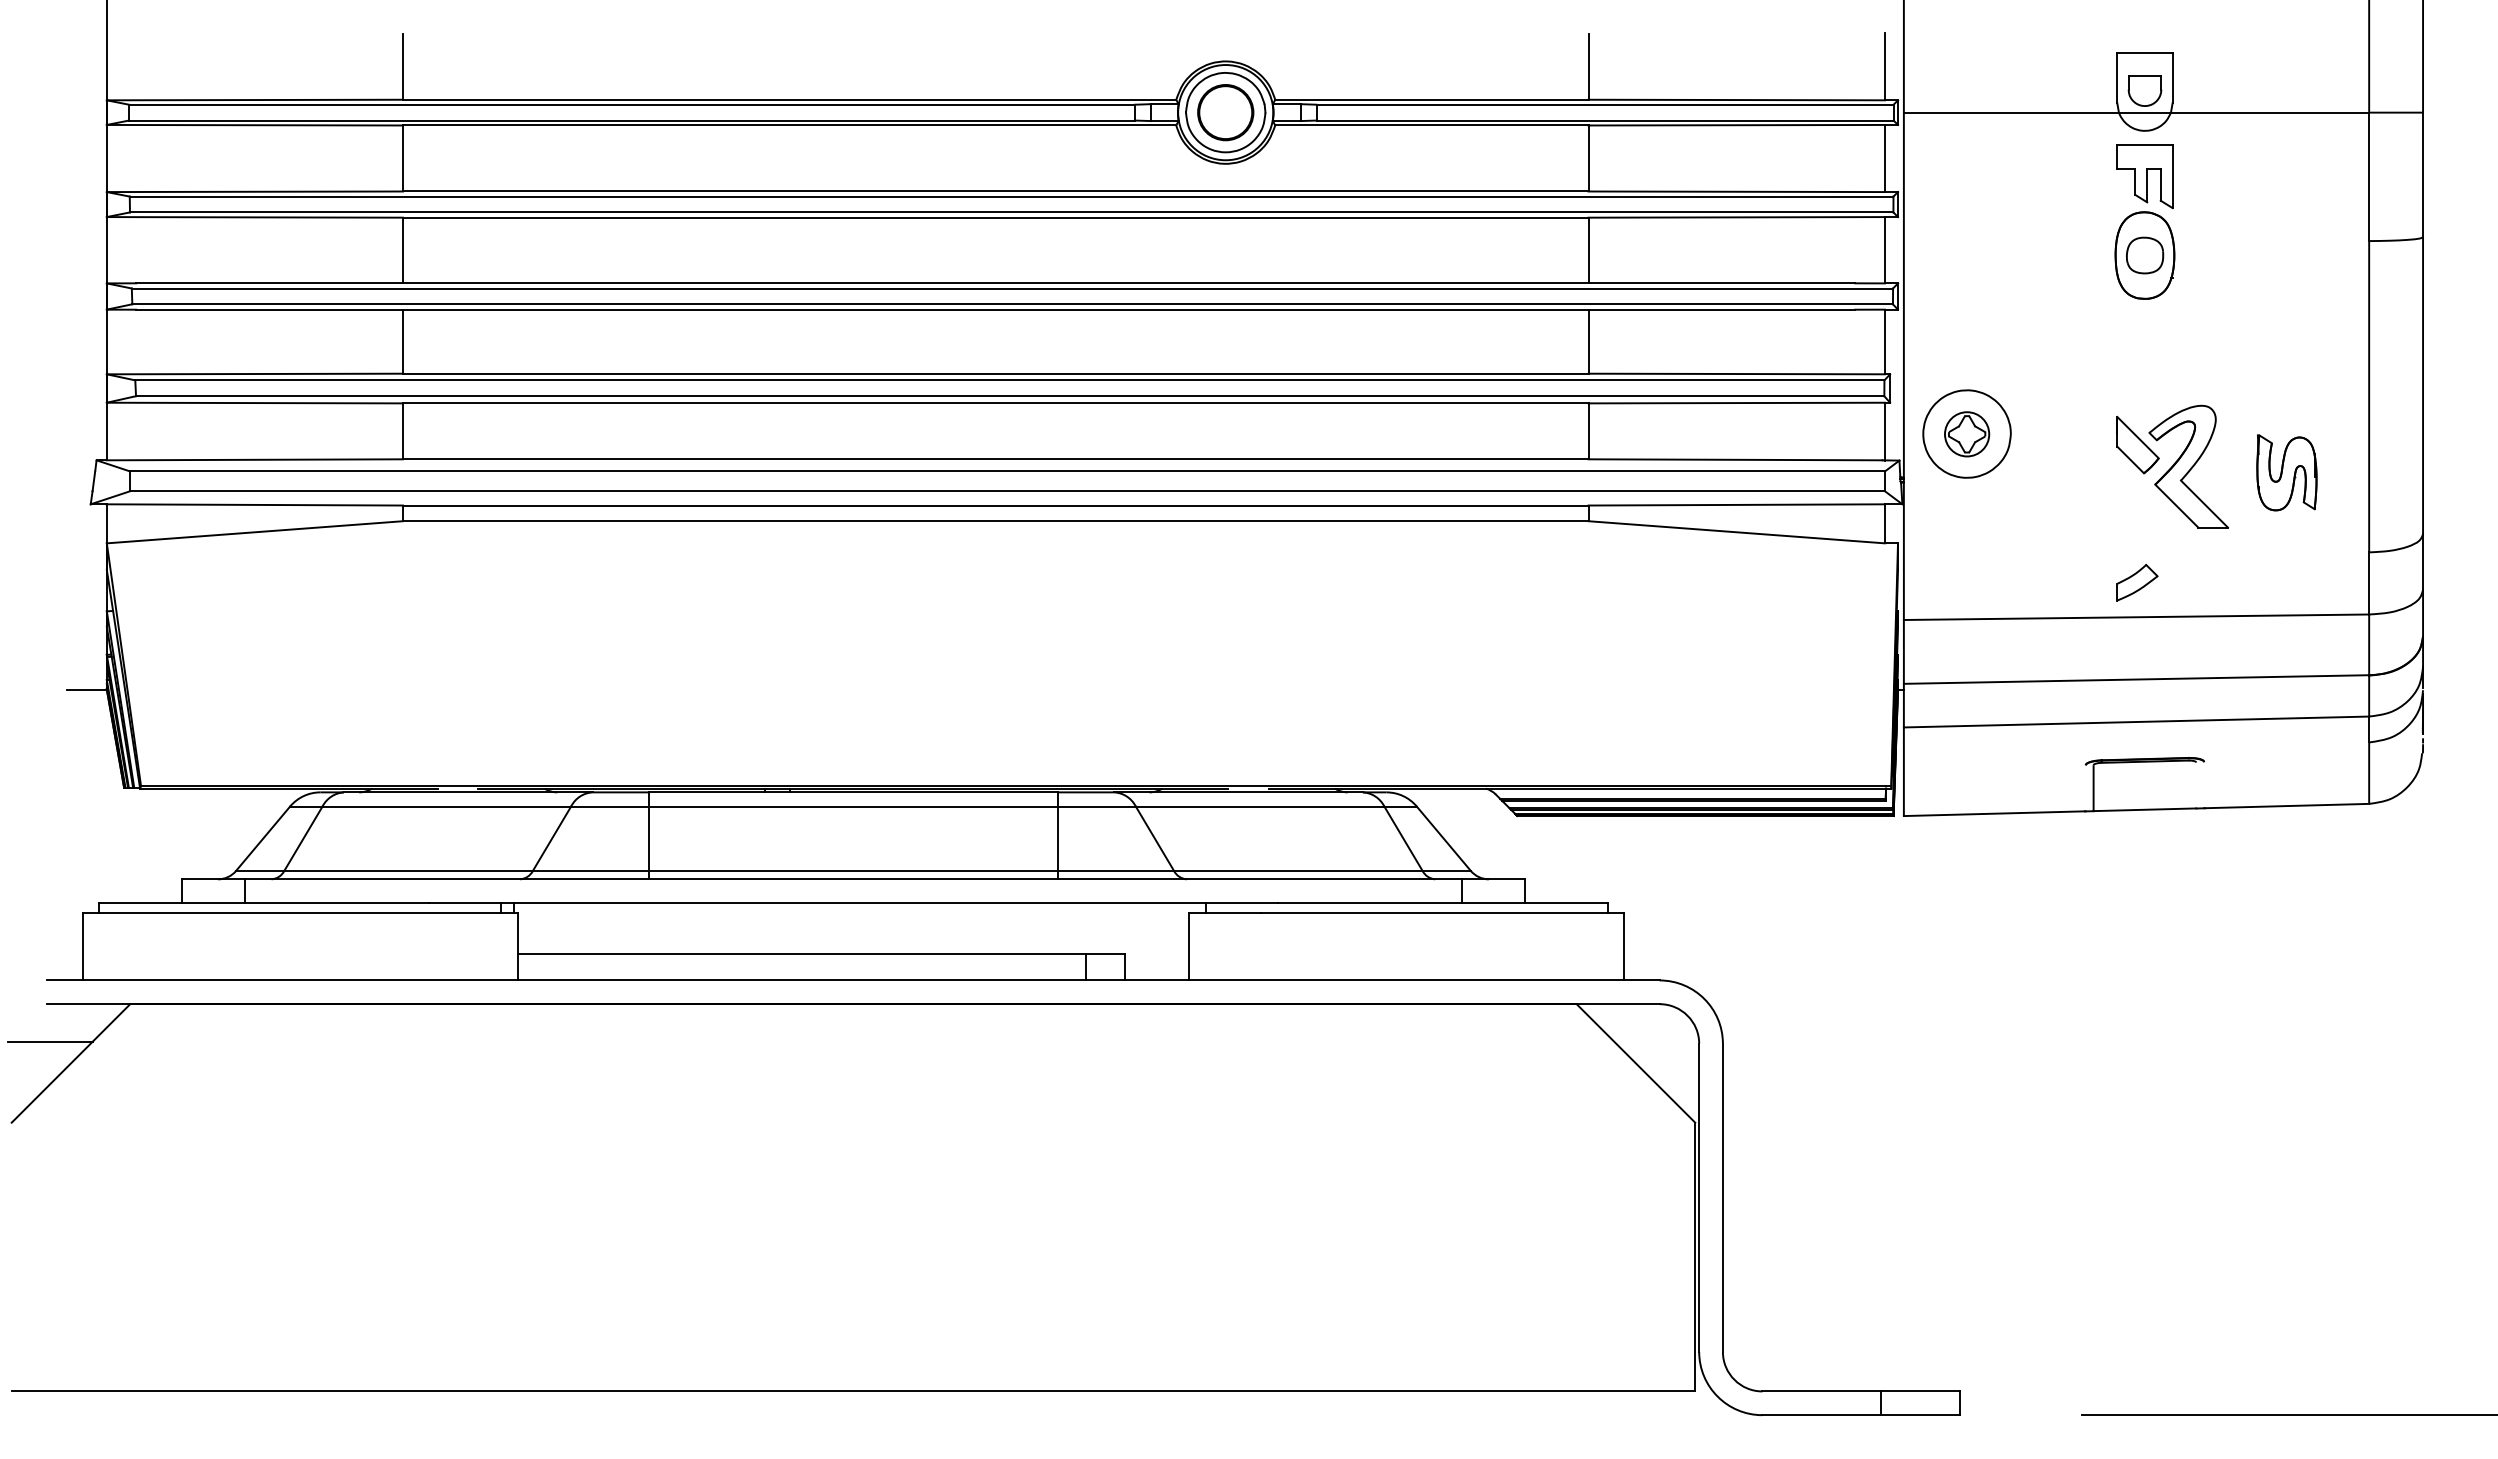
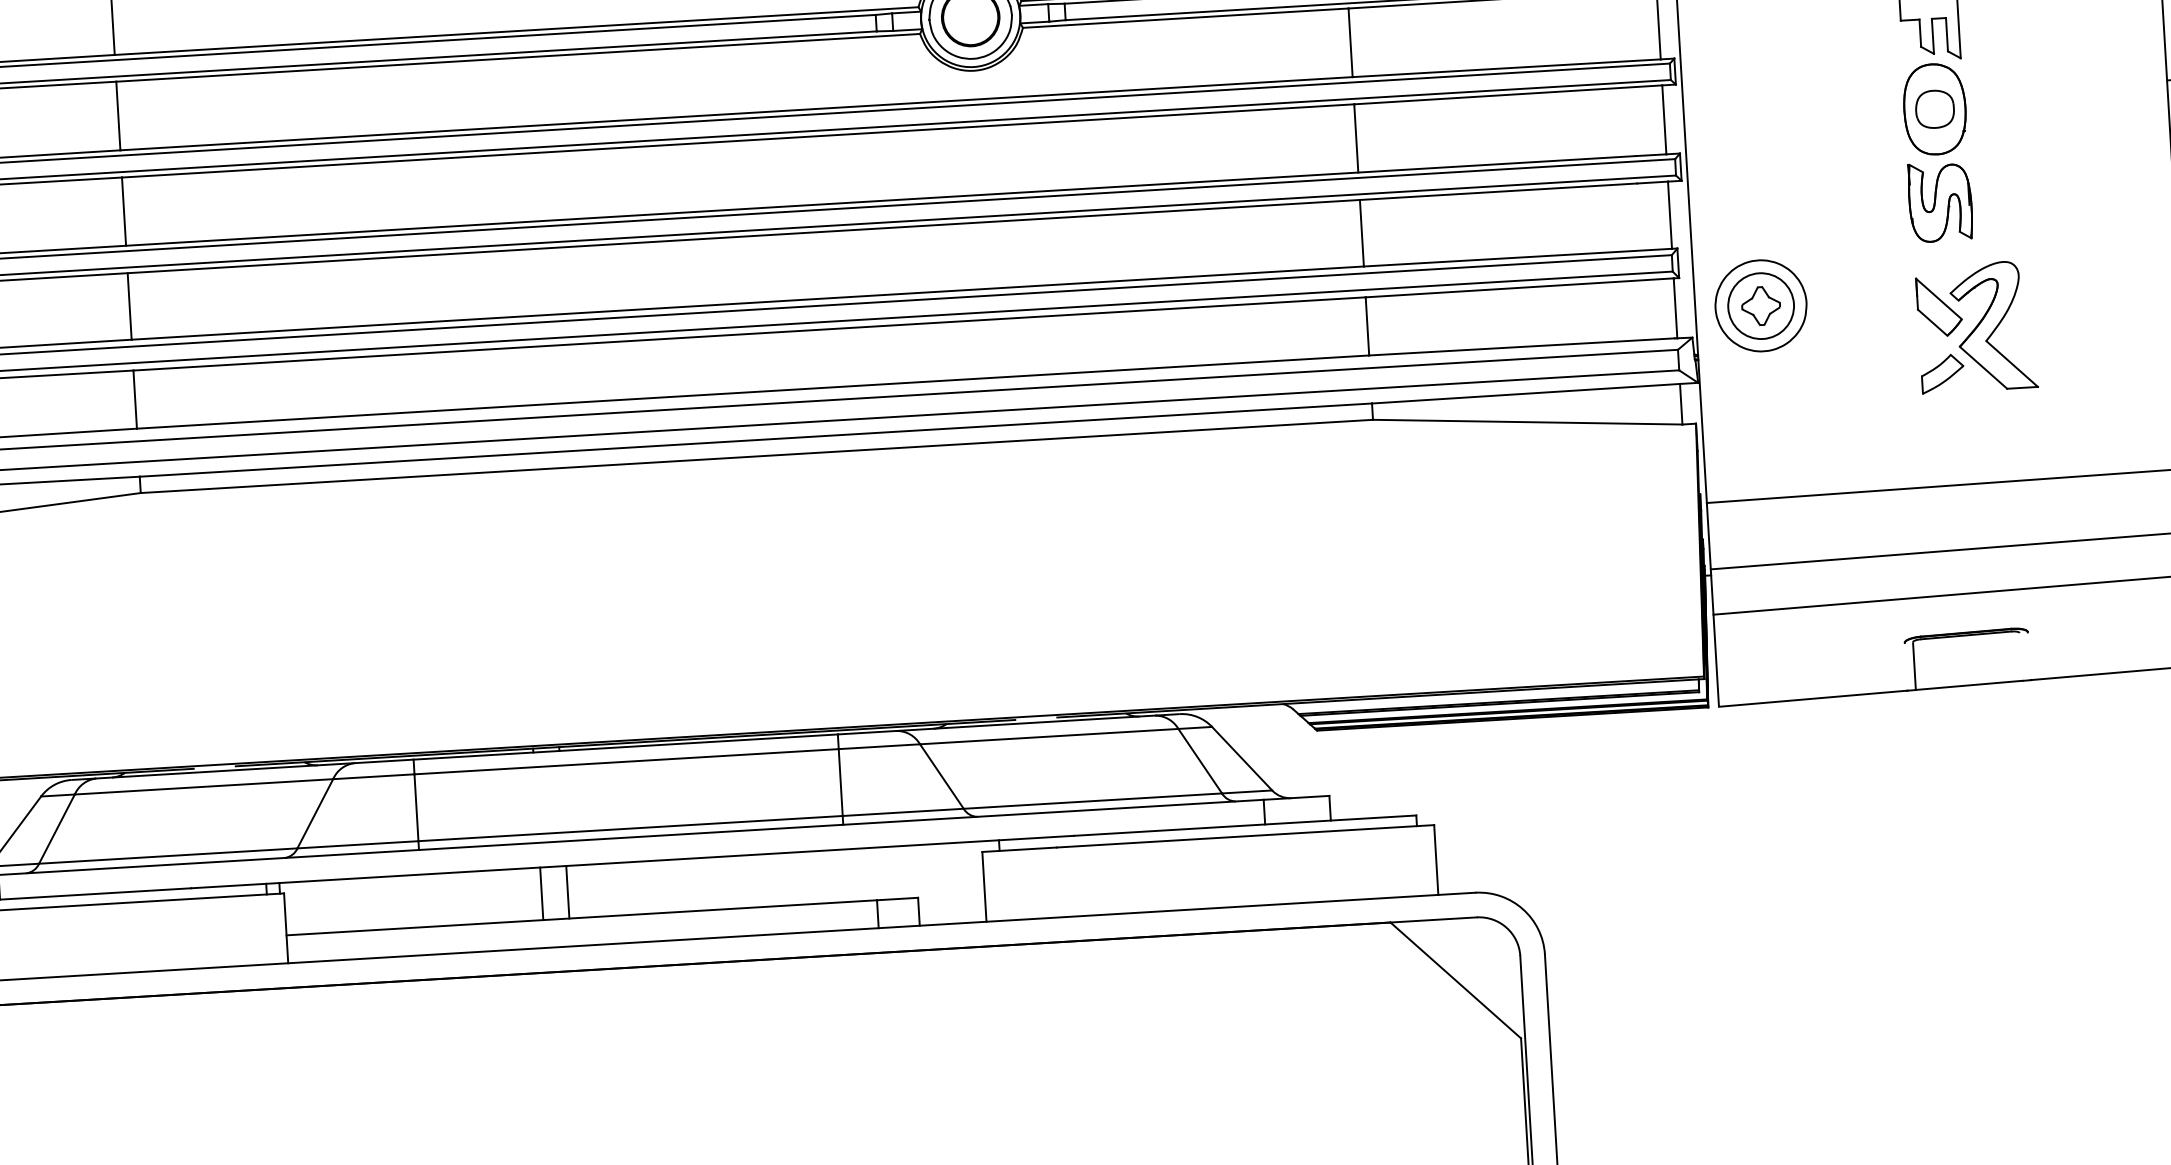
circle: (1966, 433) -> (1760, 305), size x1.43
part: (2286, 472) -> (1939, 201), moved
part: (2137, 582) -> (1942, 373), moved
line: (764, 928) -> (541, 894), added
line: (789, 928) -> (567, 892), added

